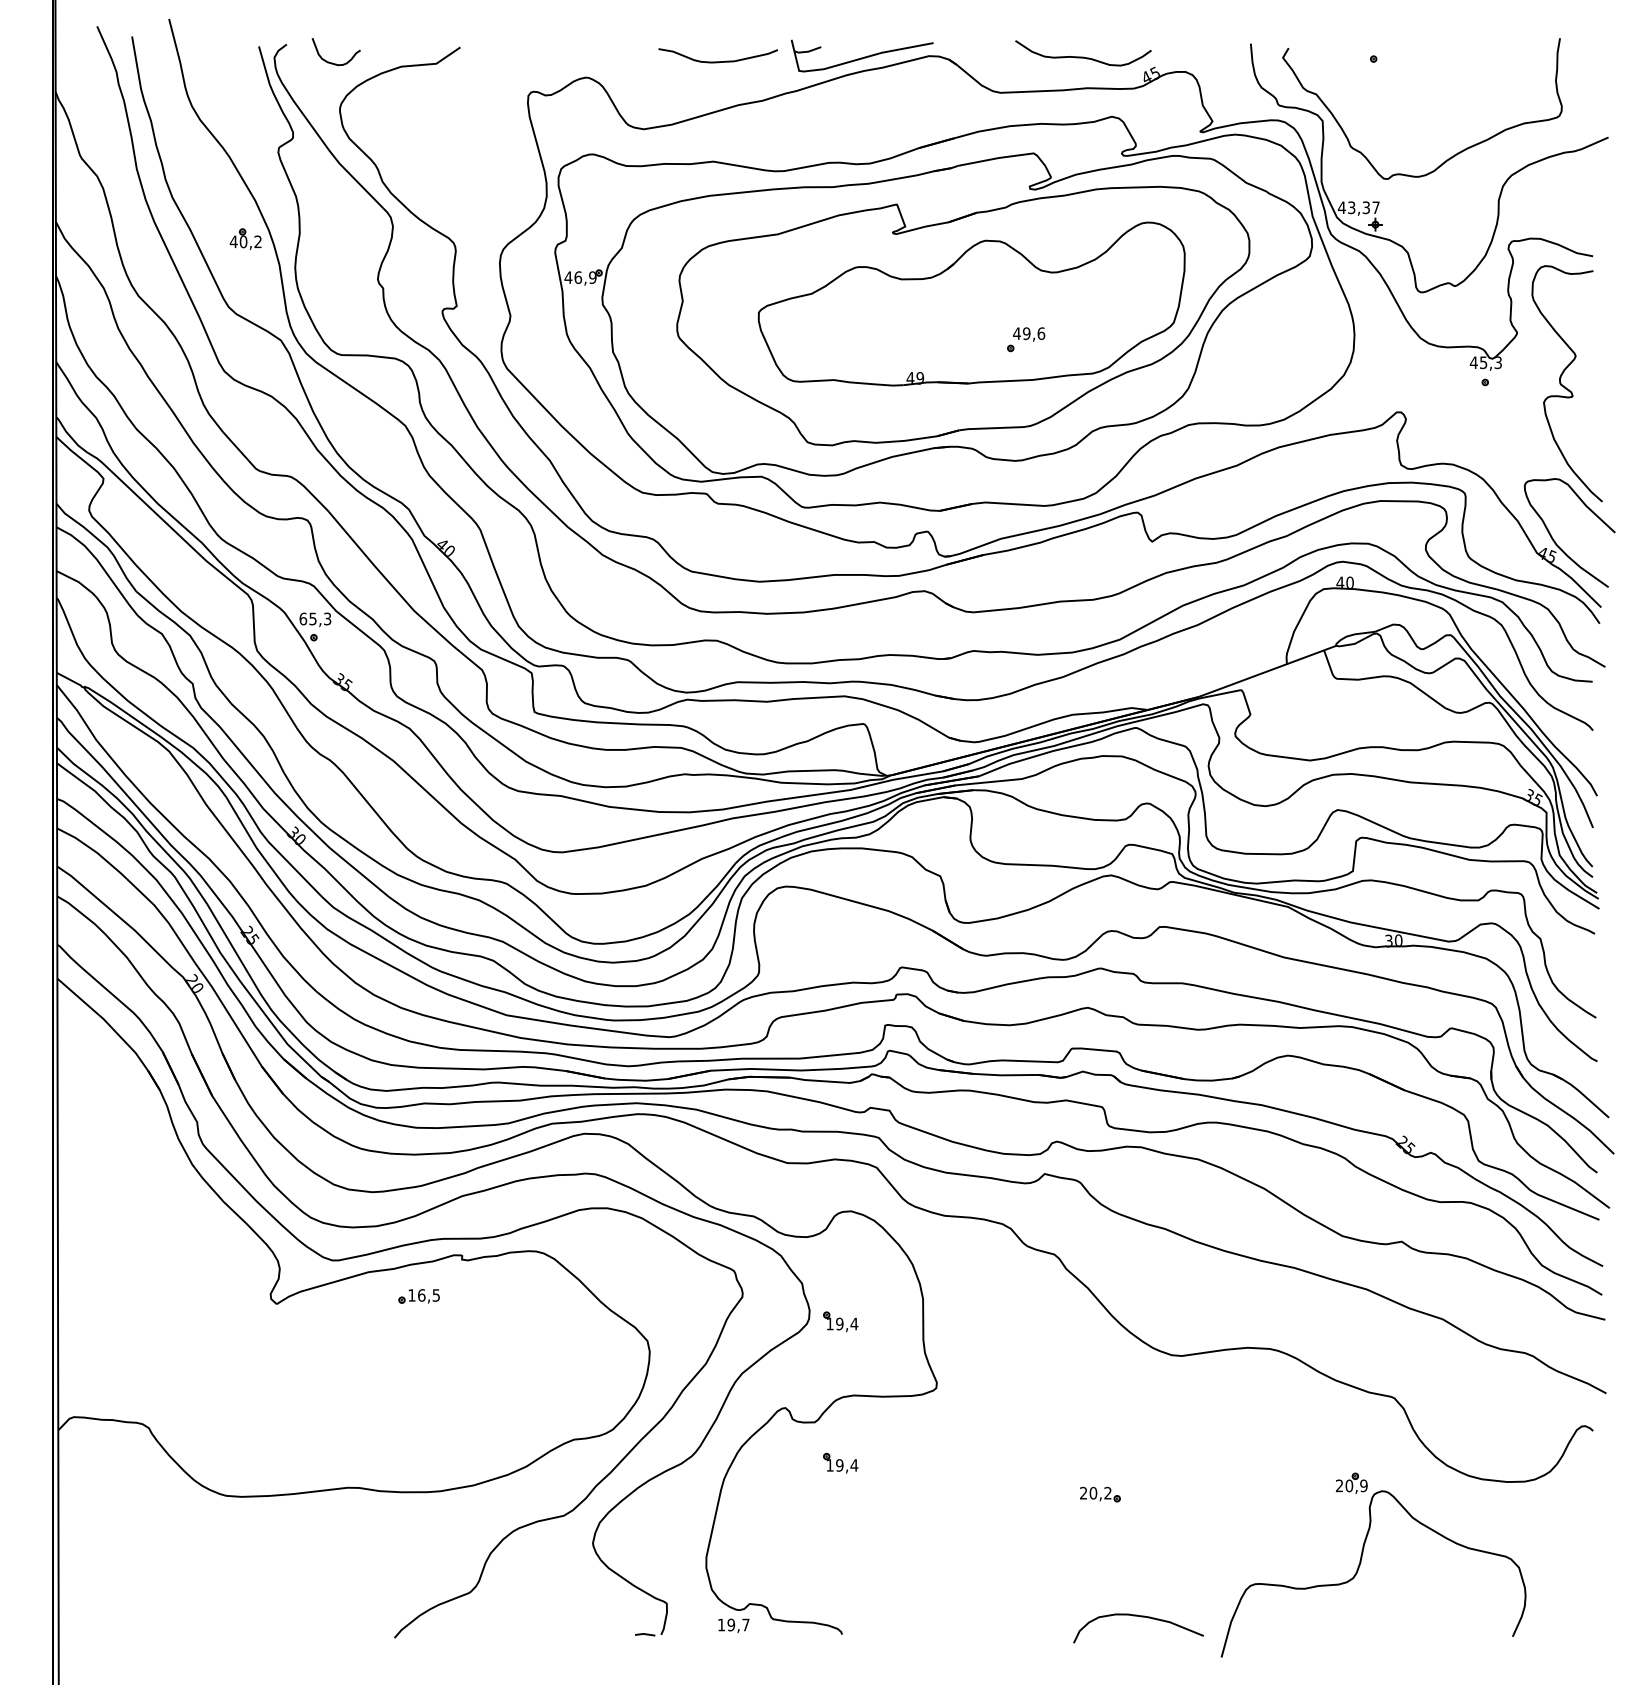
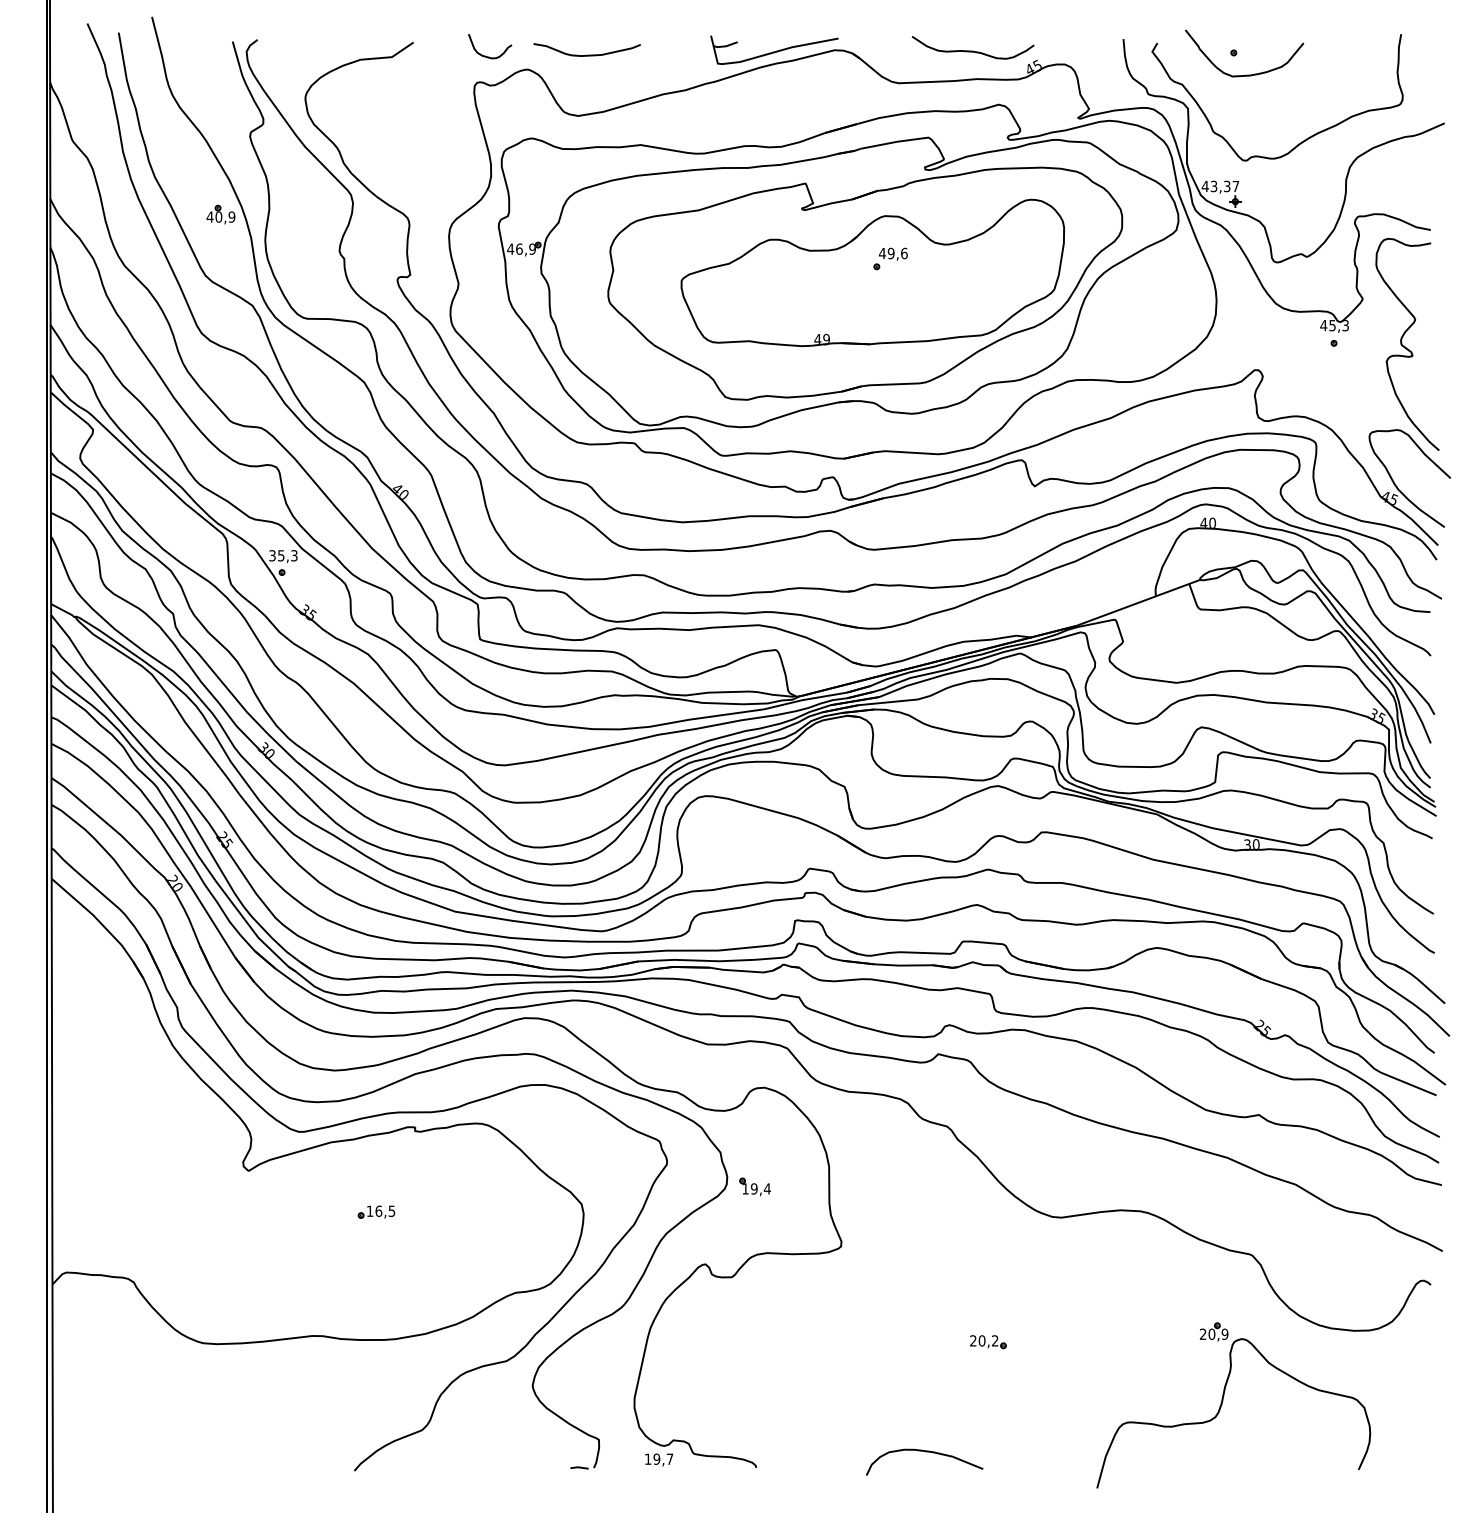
curve: (717, 60) -> (586, 54), moved
curve: (335, 63) -> (489, 56), moved
curve: (1386, 83) -> (1245, 74), added
text: (257, 241) -> (231, 216), 40,2 -> 40,9
part: (1025, 339) -> (890, 258), moved
text: (303, 618) -> (272, 555), 65,3 -> 35,3
part: (419, 1295) -> (376, 1211), moved
part: (839, 1462) -> (754, 1313), removed
curve: (1139, 1617) -> (925, 1452), moved

